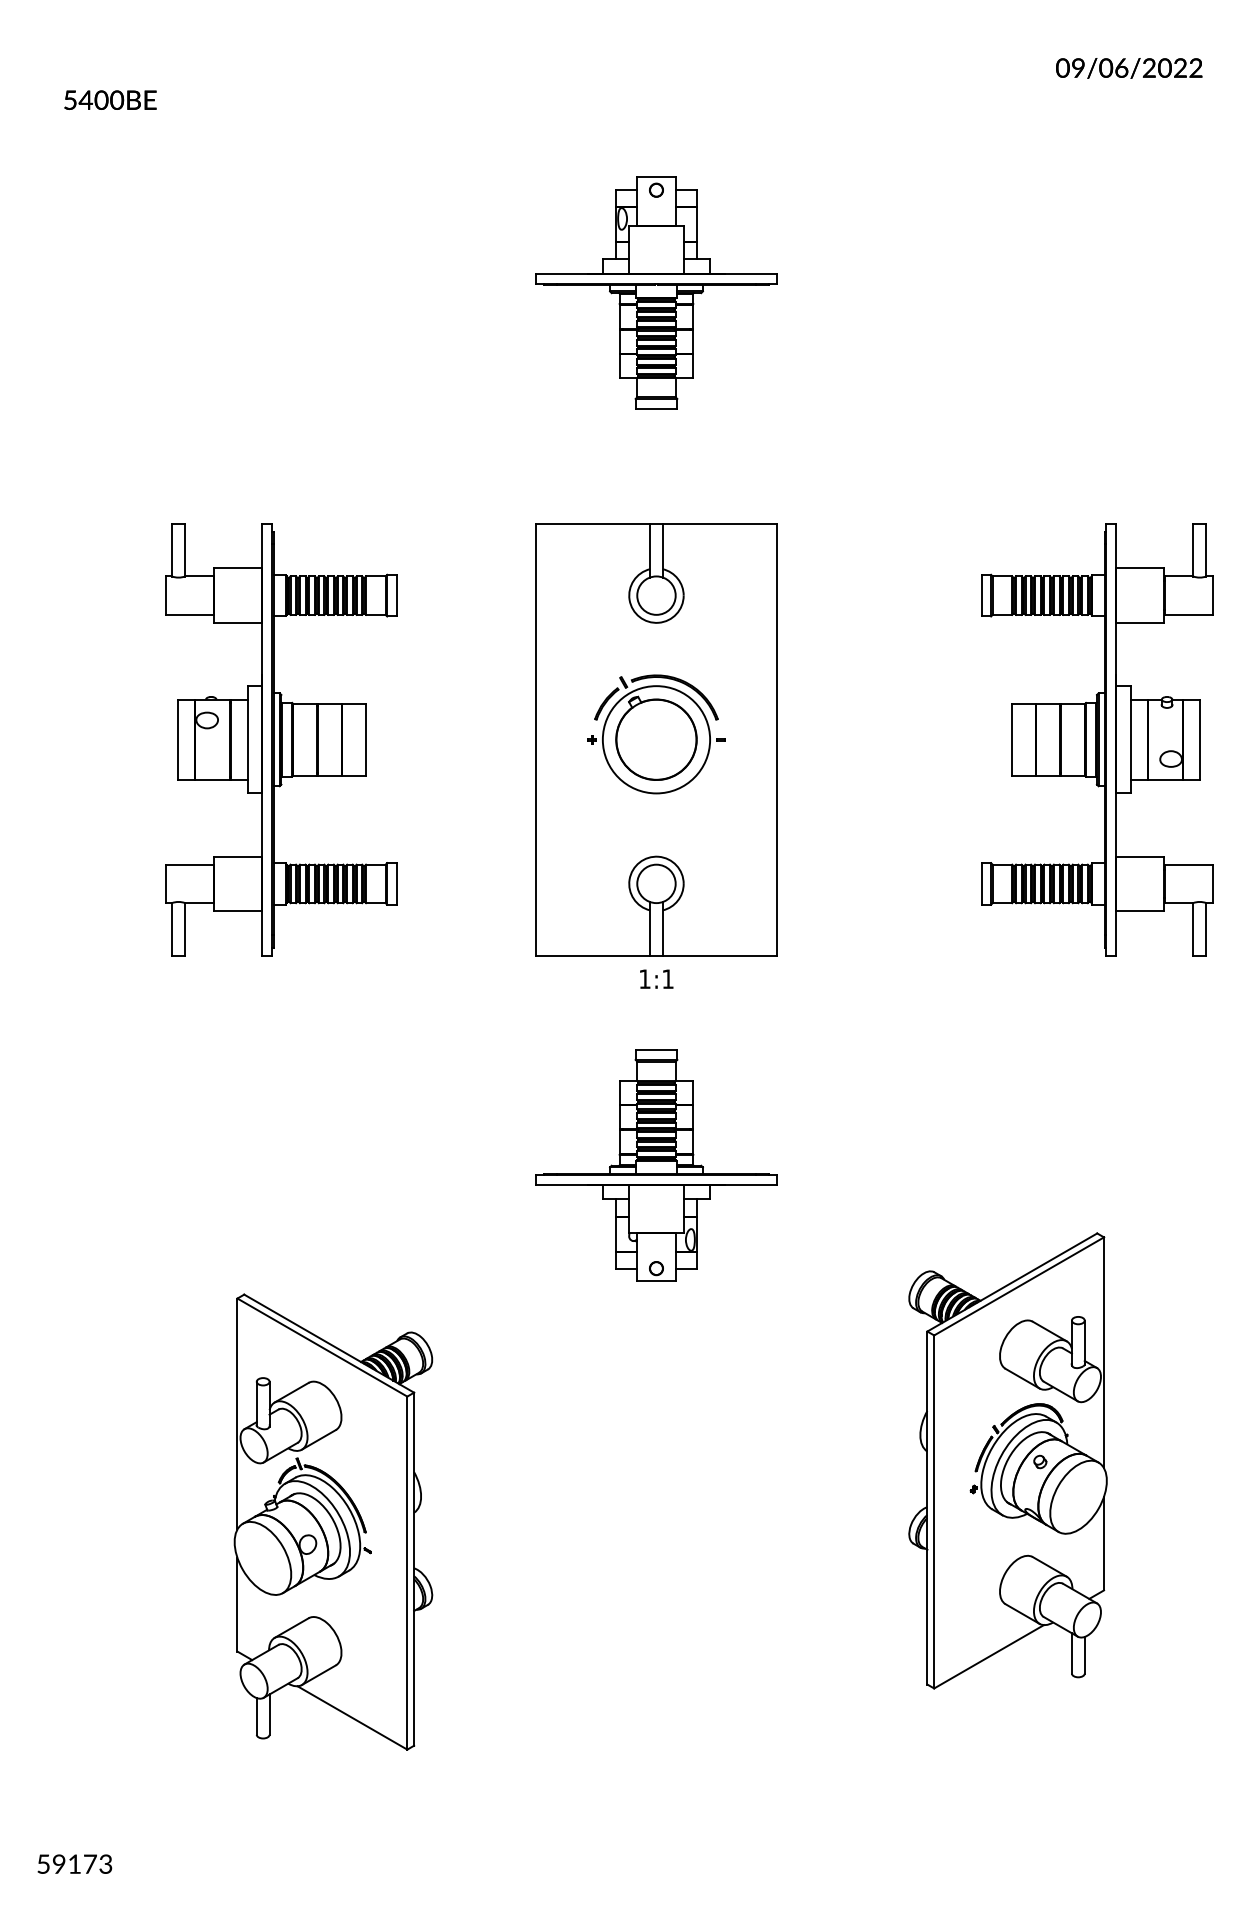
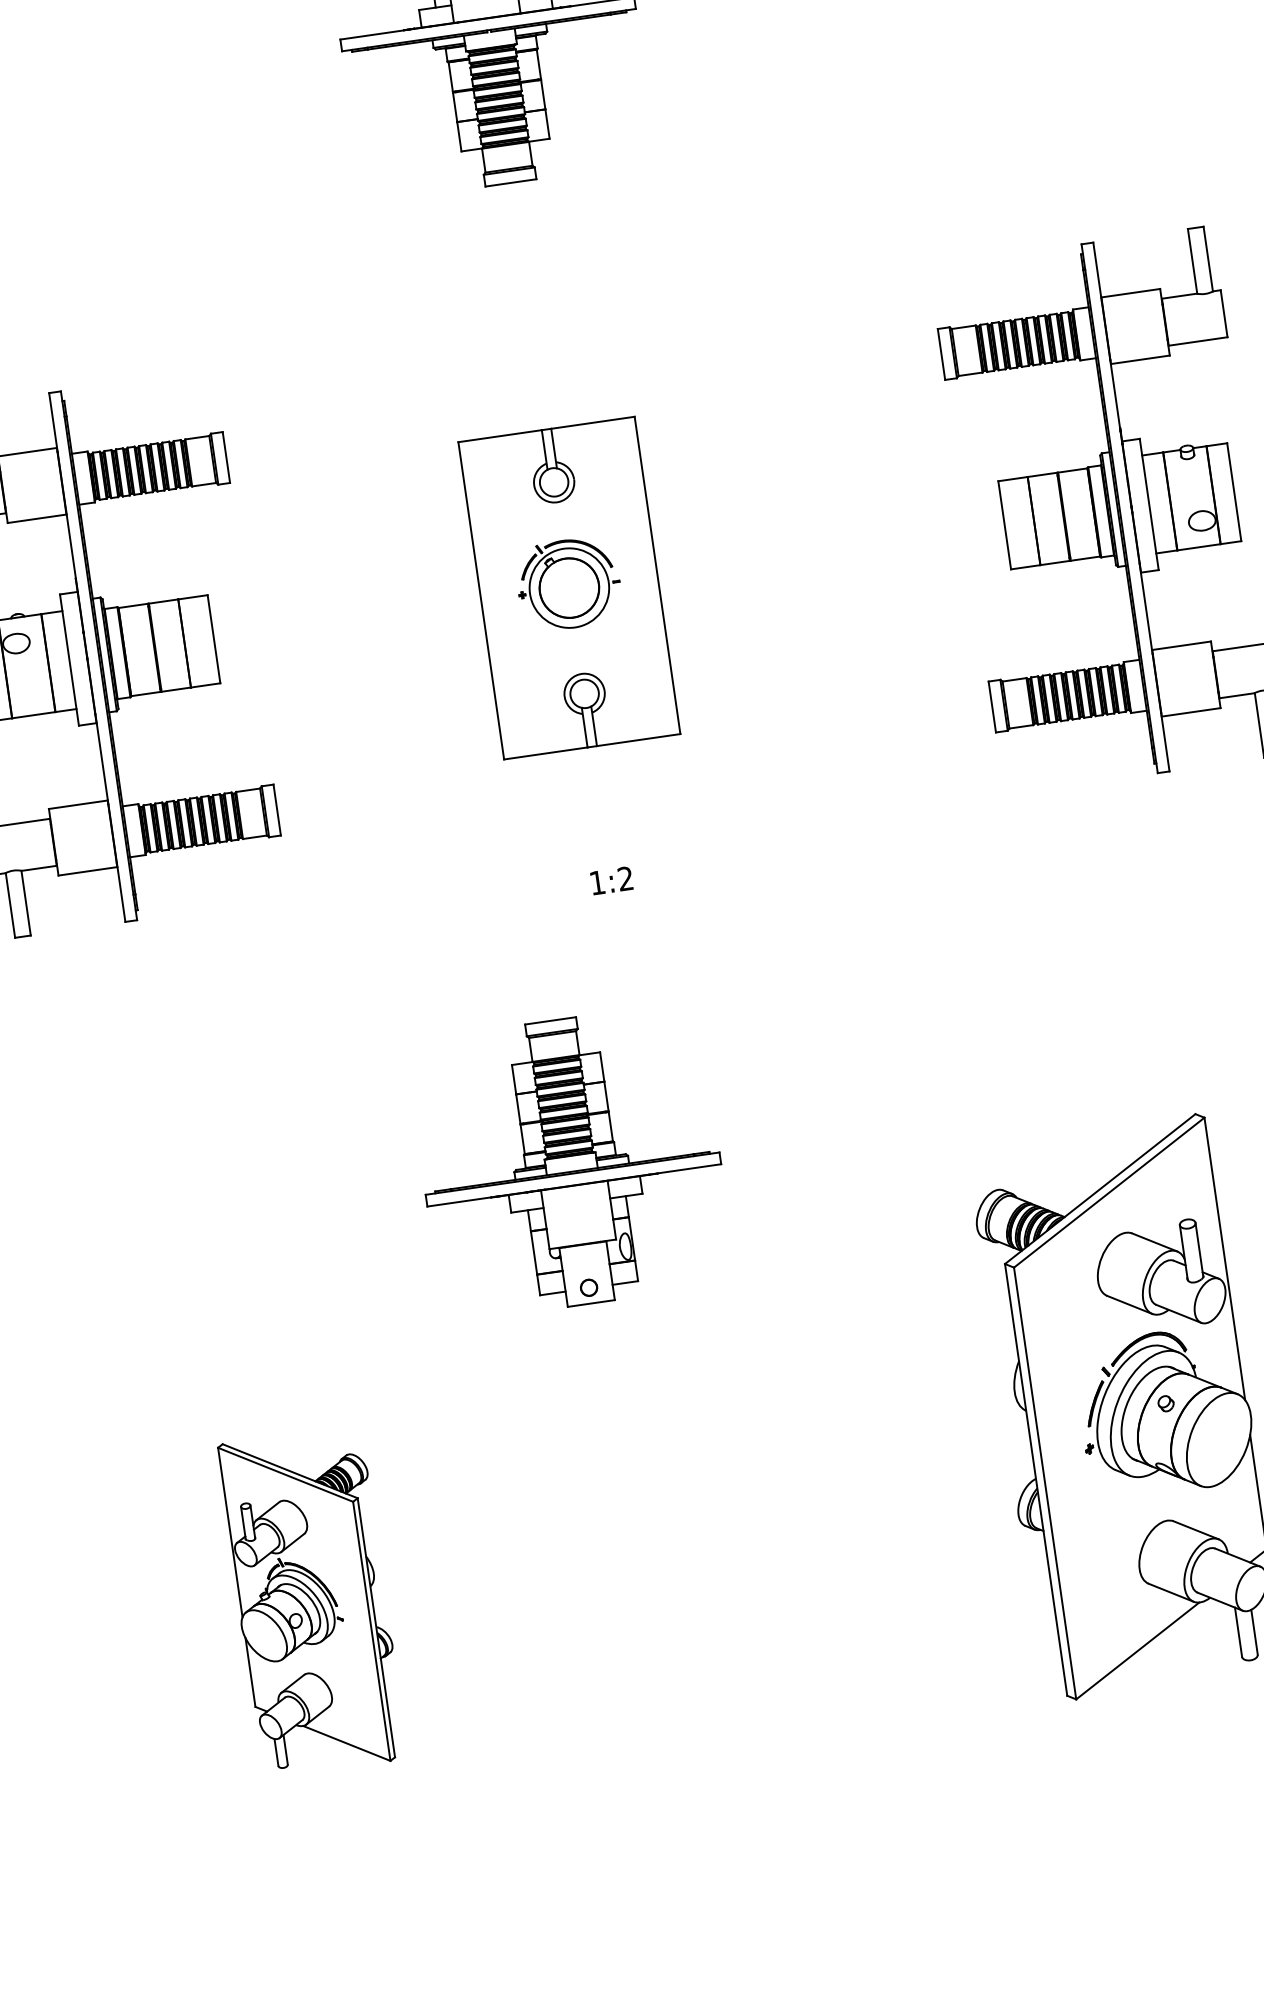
part: (656, 739) -> (569, 587), size x0.6
text: (667, 978) -> (624, 878), 1:1 -> 1:2
part: (656, 1165) -> (570, 1161), moved
part: (333, 1521) -> (312, 1601), size x0.6

